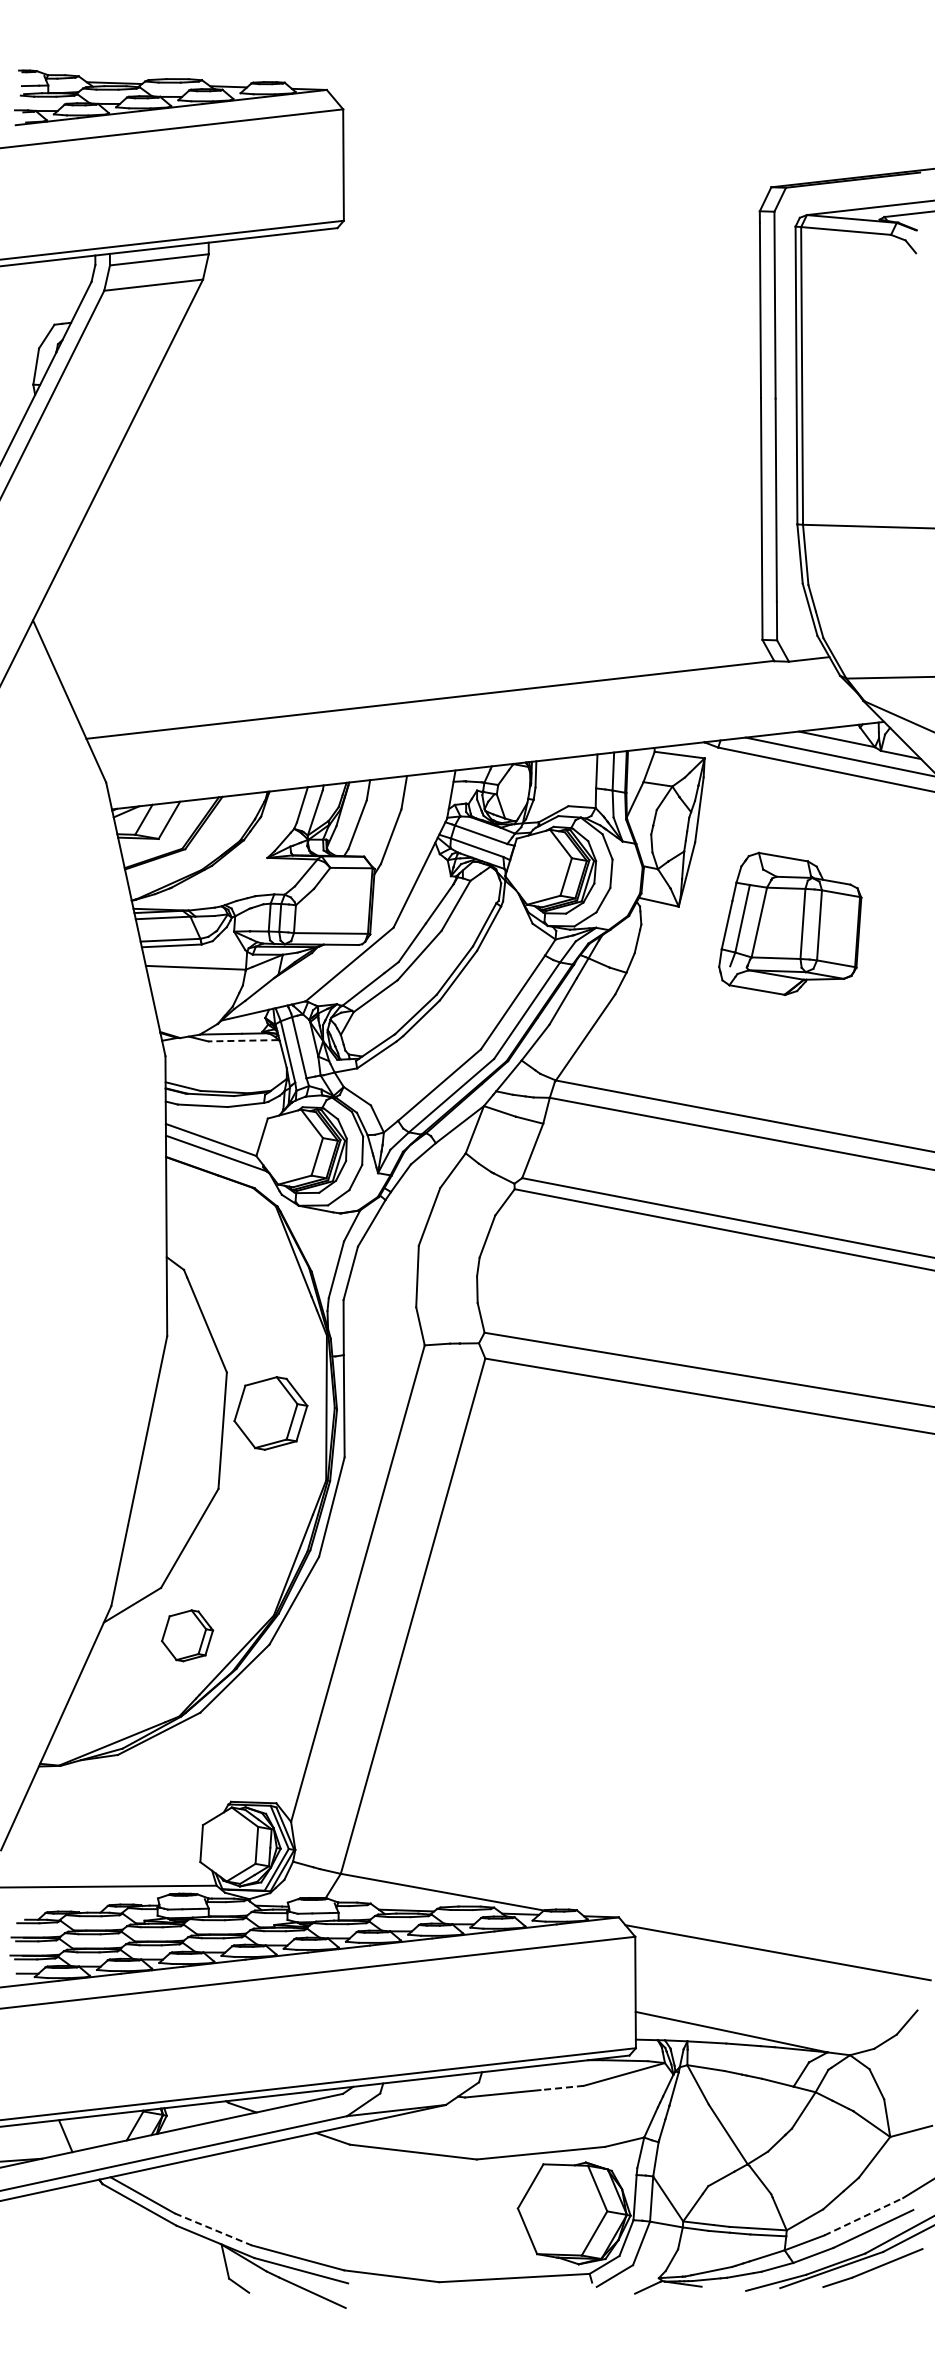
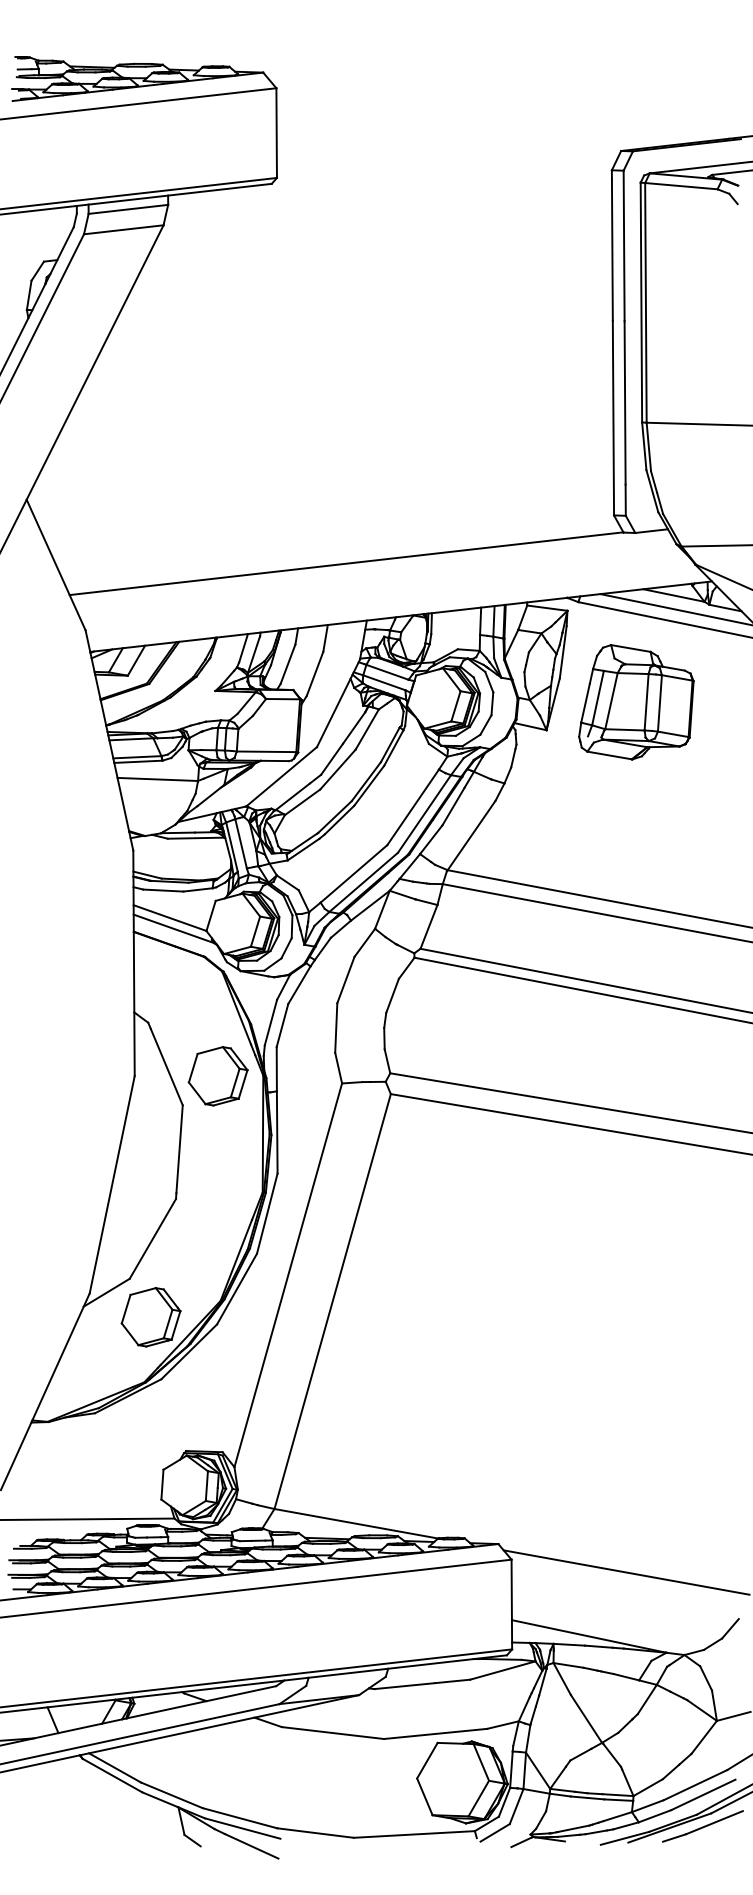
part: (790, 923) -> (636, 701), moved
line: (242, 1040) -> (195, 837), dashed -> solid
part: (270, 1413) -> (217, 1076), moved
part: (187, 1635) -> (151, 1317), size x1.43
line: (562, 2087) -> (452, 1681), dashed -> solid
line: (863, 2216) -> (695, 1784), dashed -> solid
line: (213, 2229) -> (171, 1795), dashed -> solid

